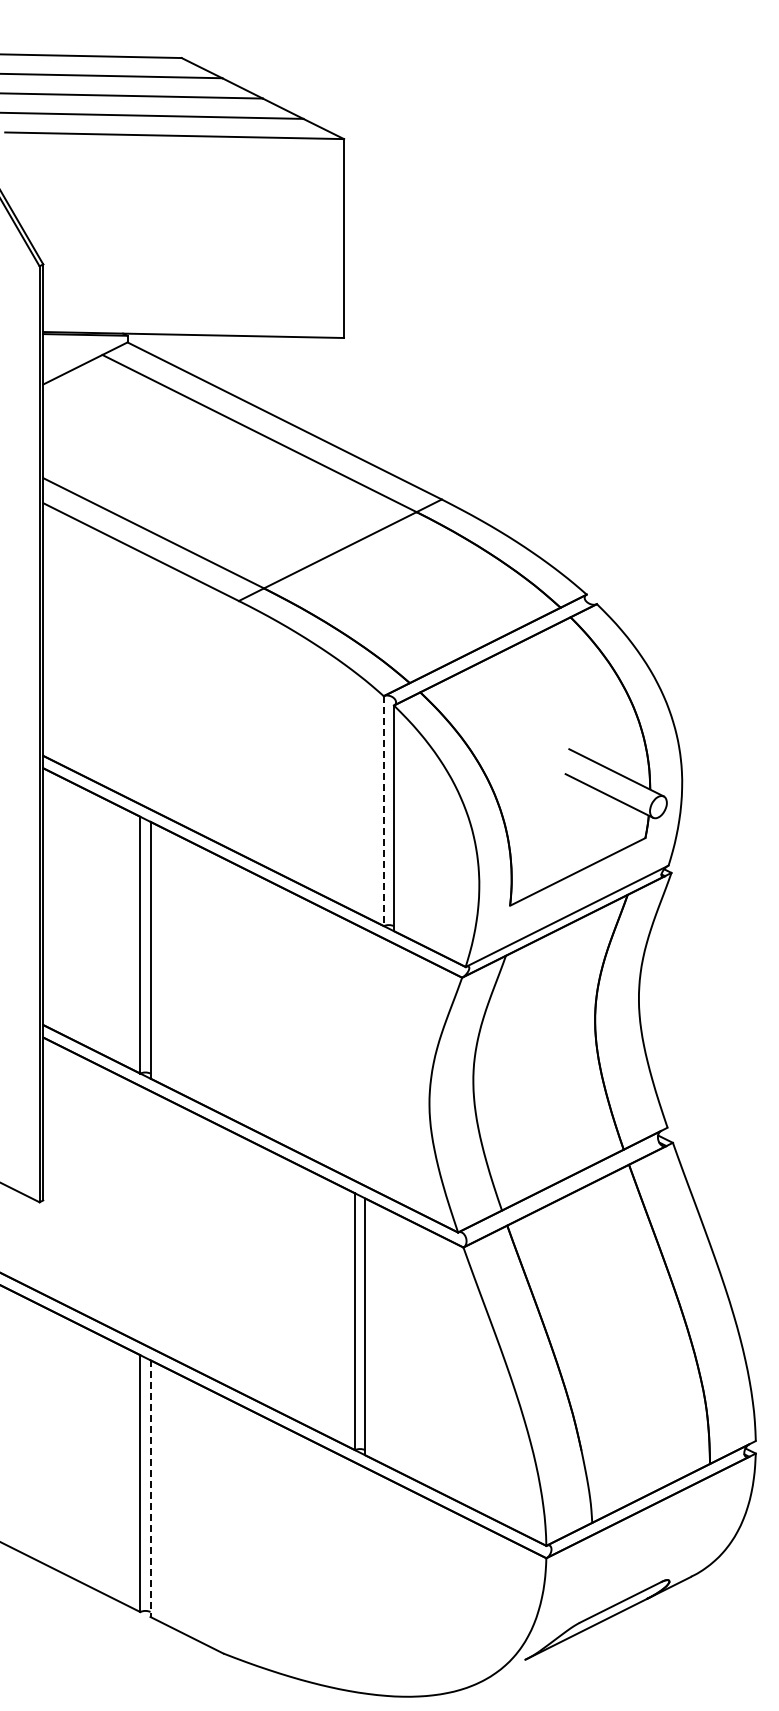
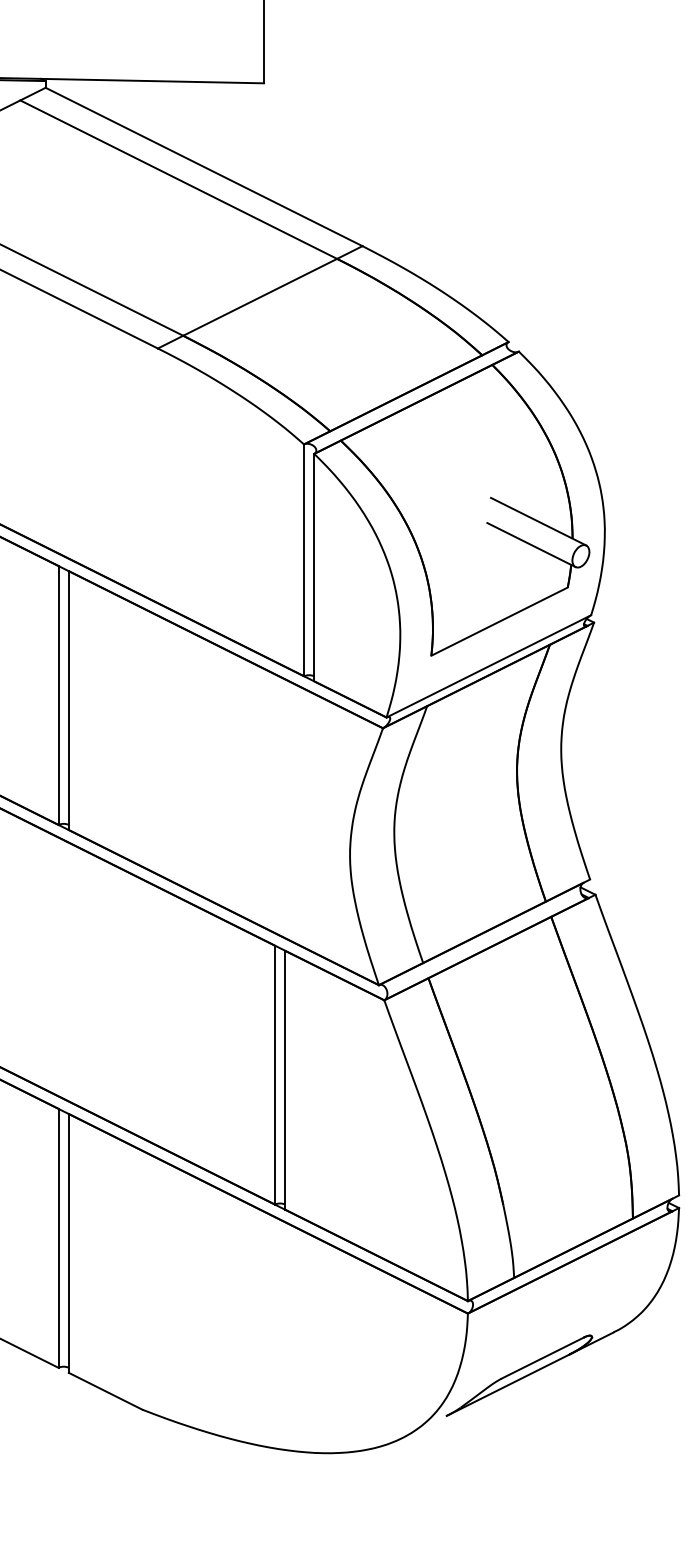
line: (383, 811) -> (303, 560), dashed -> solid
line: (150, 1489) -> (68, 1244), dashed -> solid

